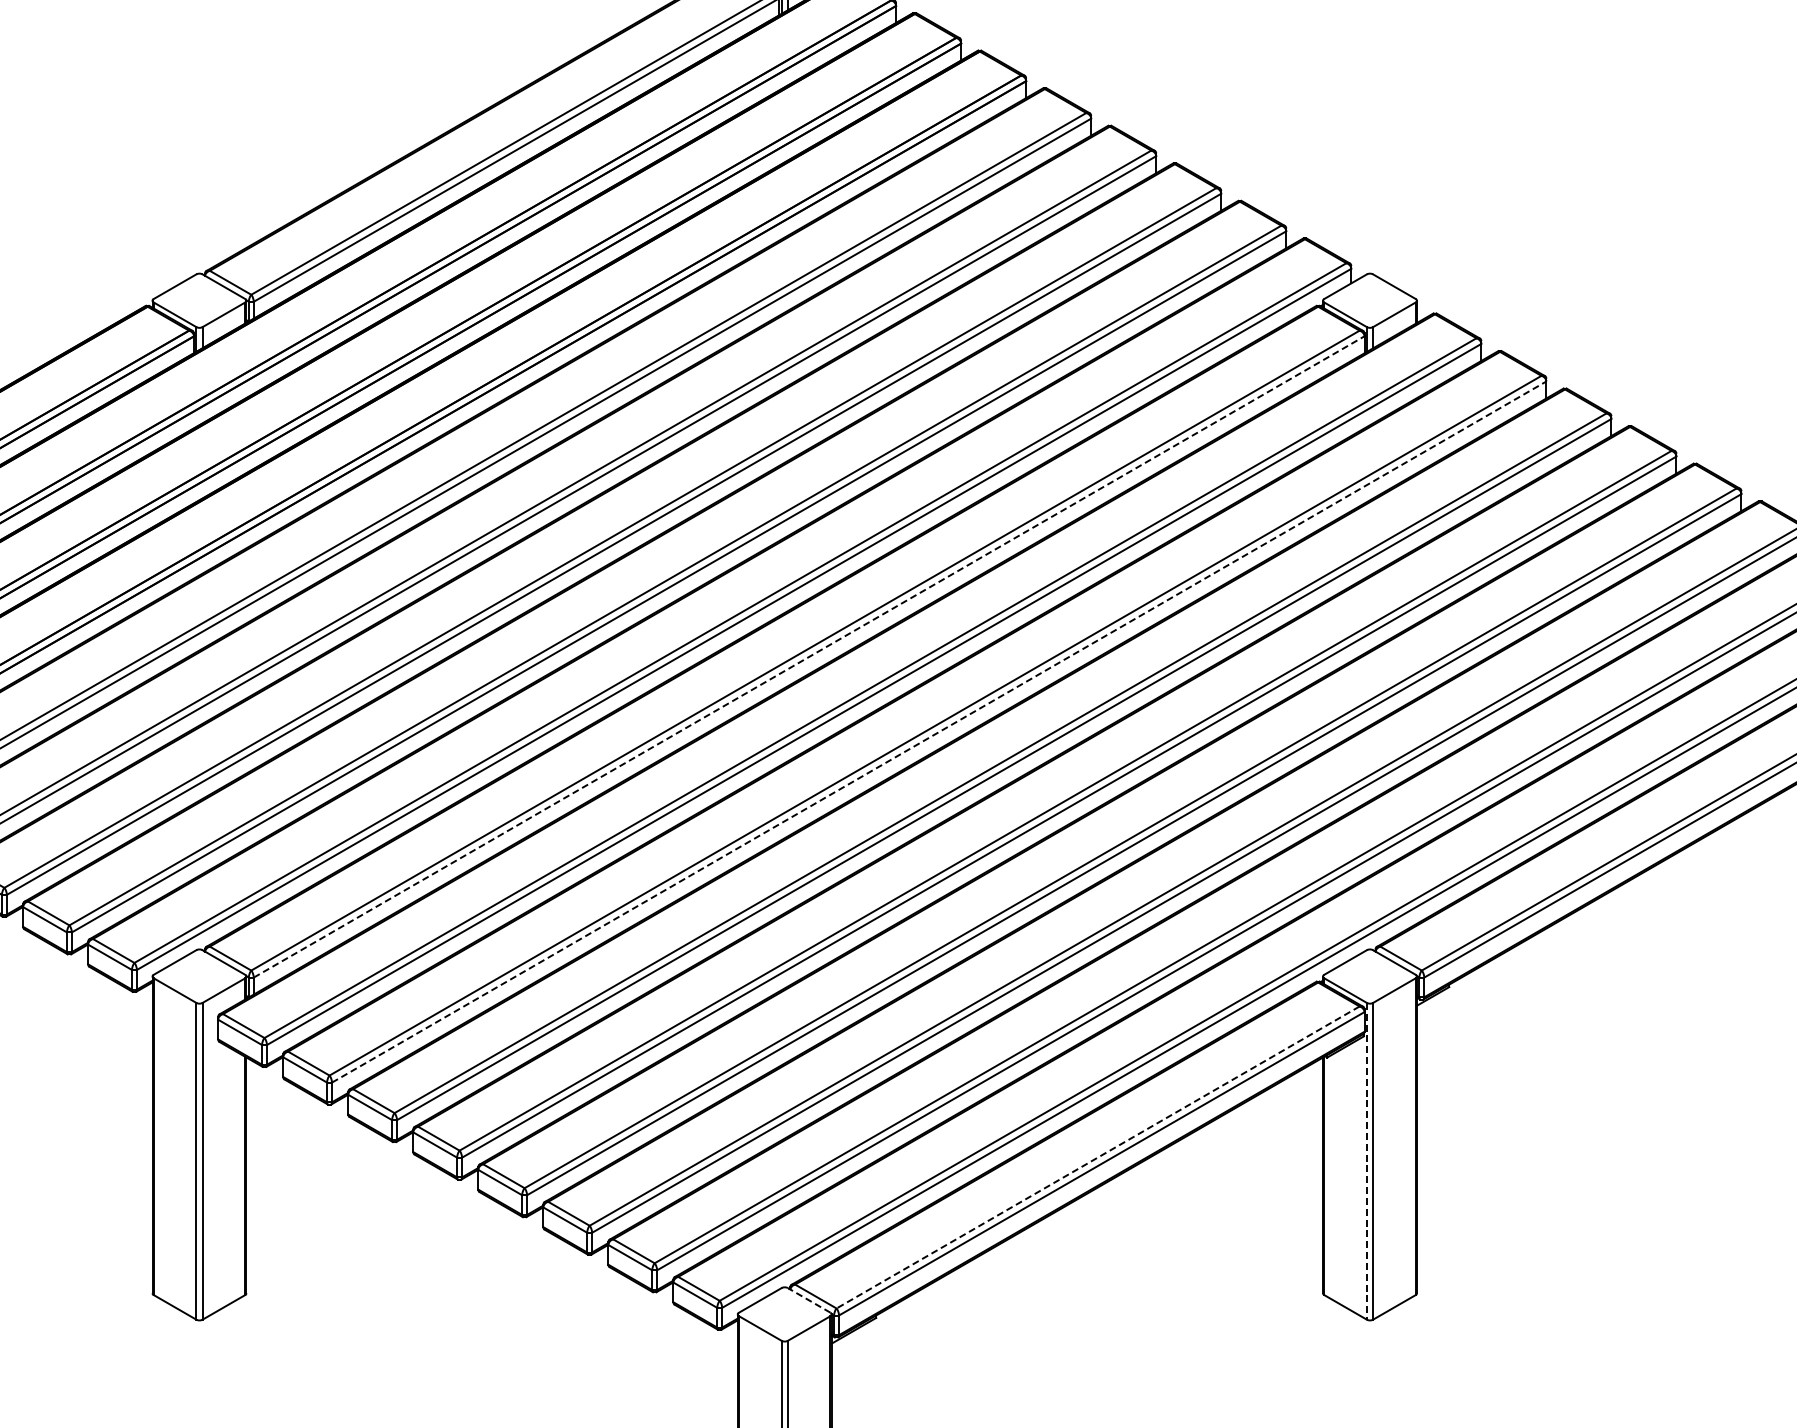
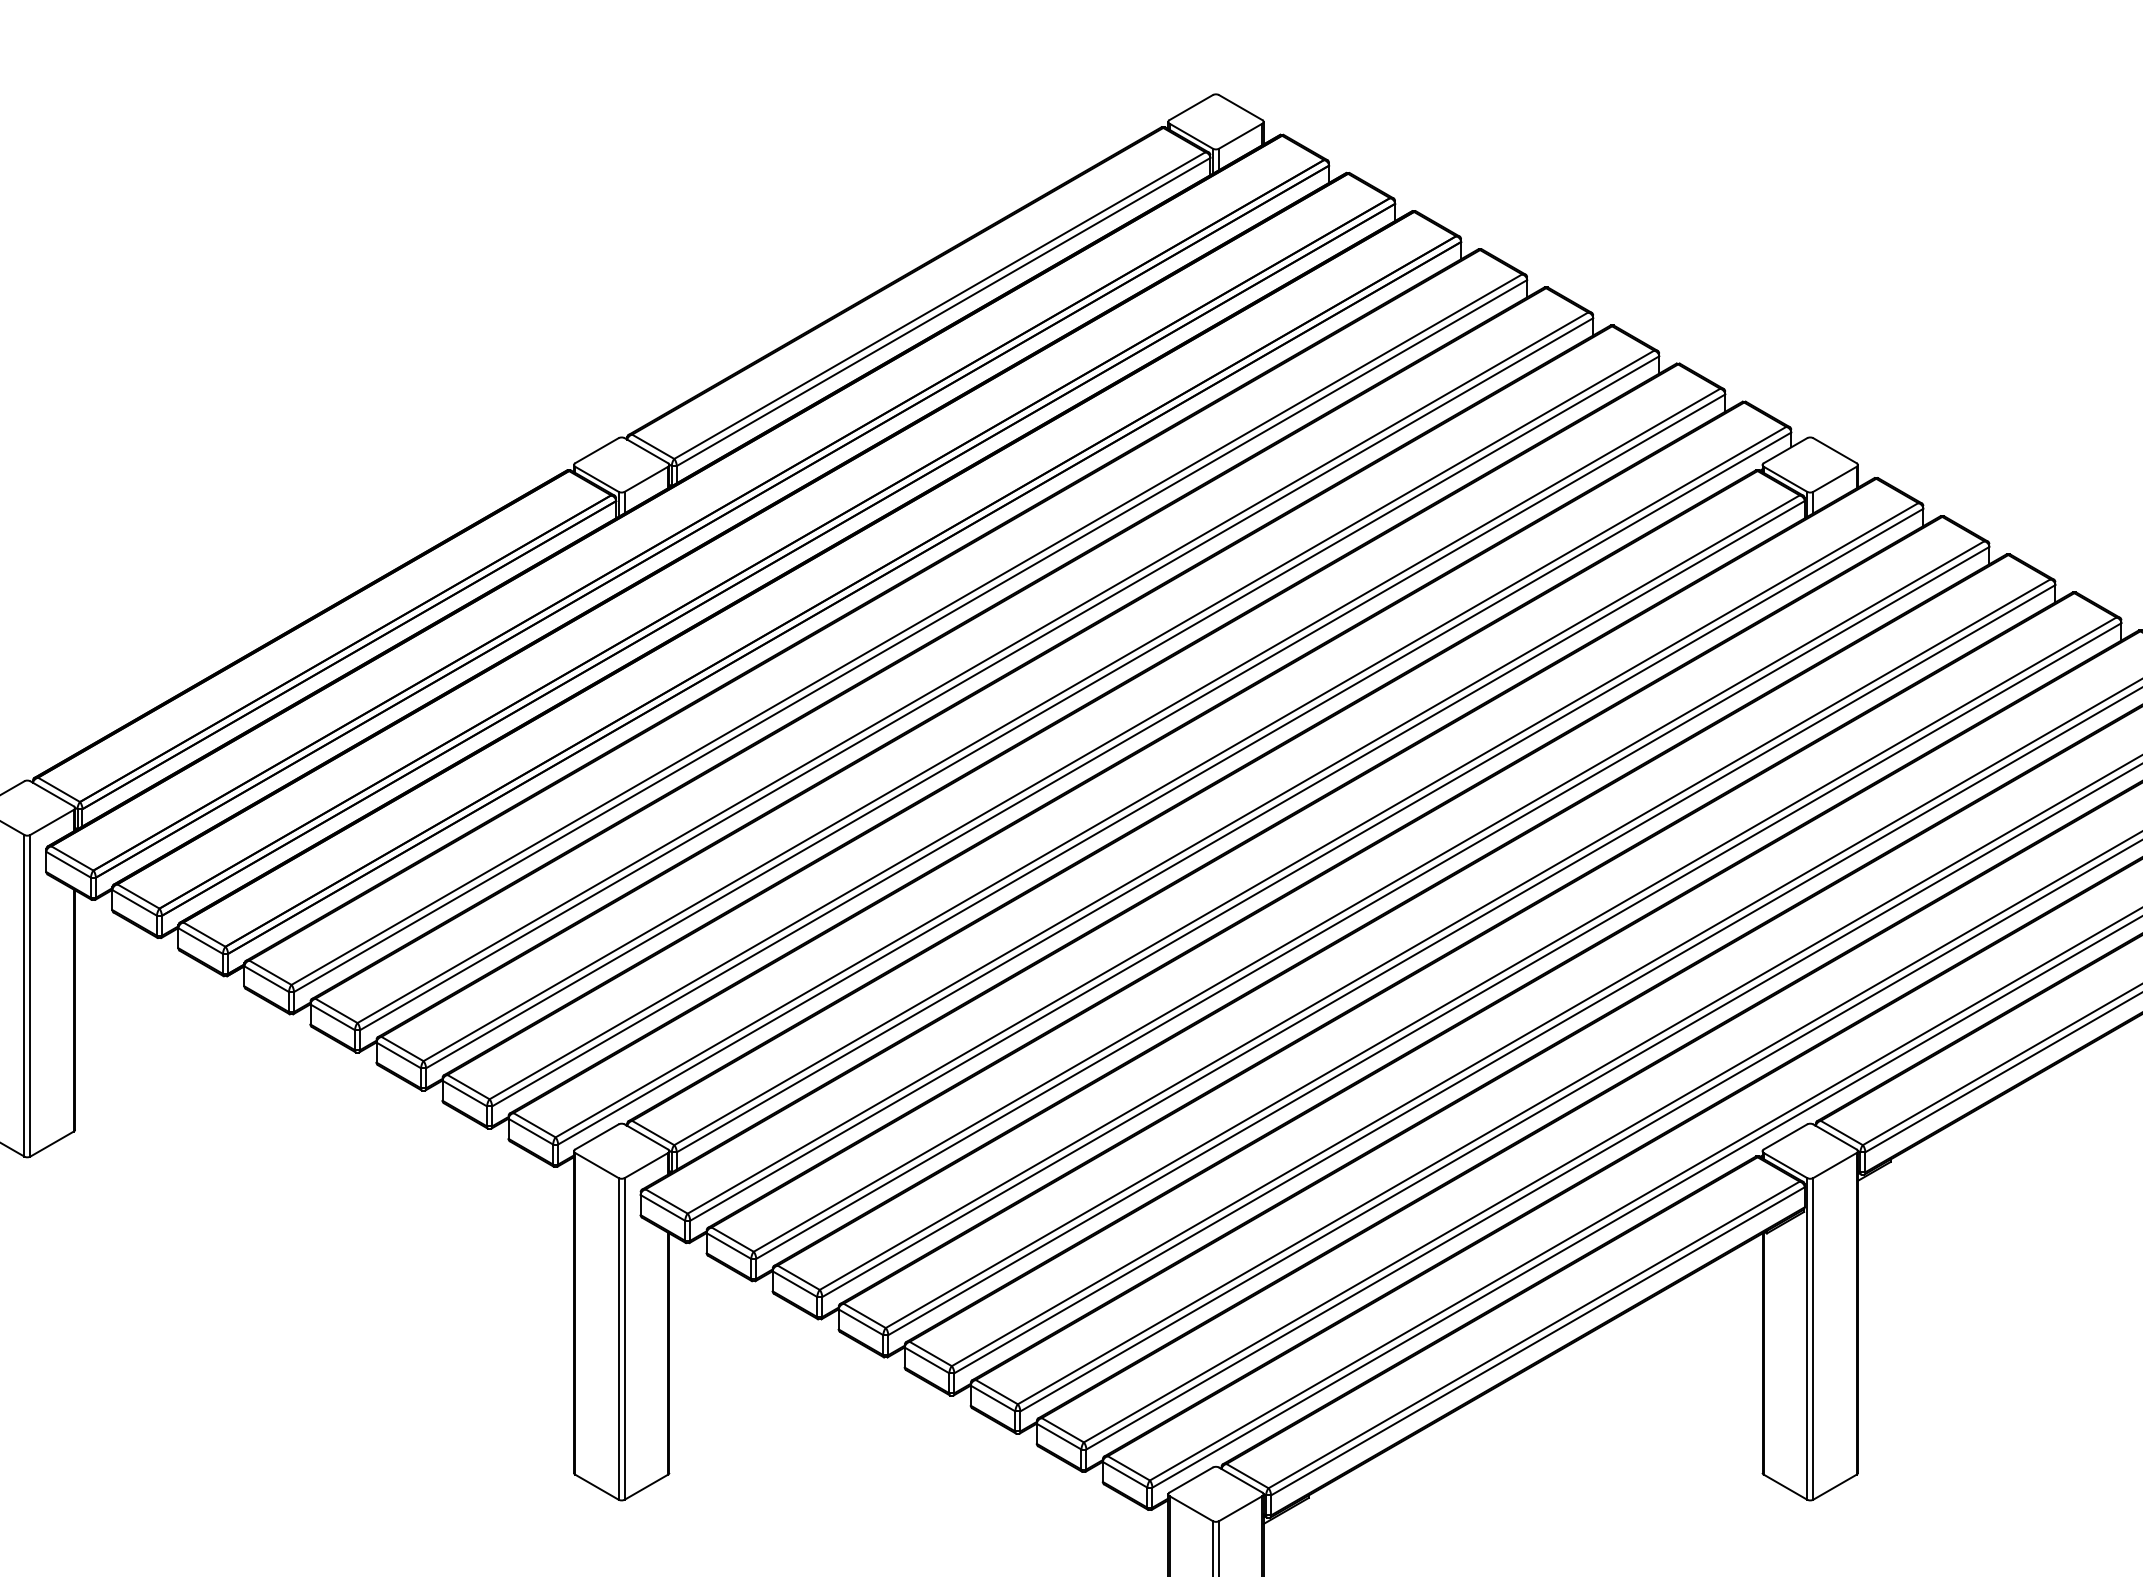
line: (809, 656) -> (1241, 826), dashed -> solid
line: (938, 731) -> (1372, 902), dashed -> solid
line: (1098, 1157) -> (1534, 1334), dashed -> solid
line: (1367, 1160) -> (1807, 1338), dashed -> solid
line: (808, 1299) -> (1240, 1479), dashed -> solid

